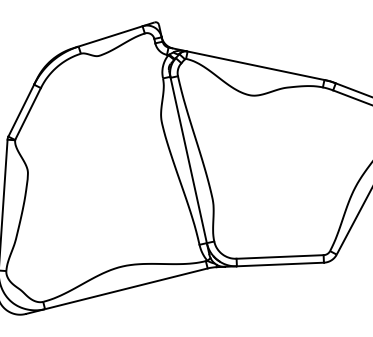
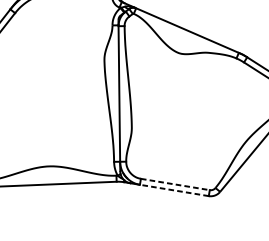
line: (280, 256) -> (175, 184), solid -> dashed
line: (280, 264) -> (174, 190), solid -> dashed

